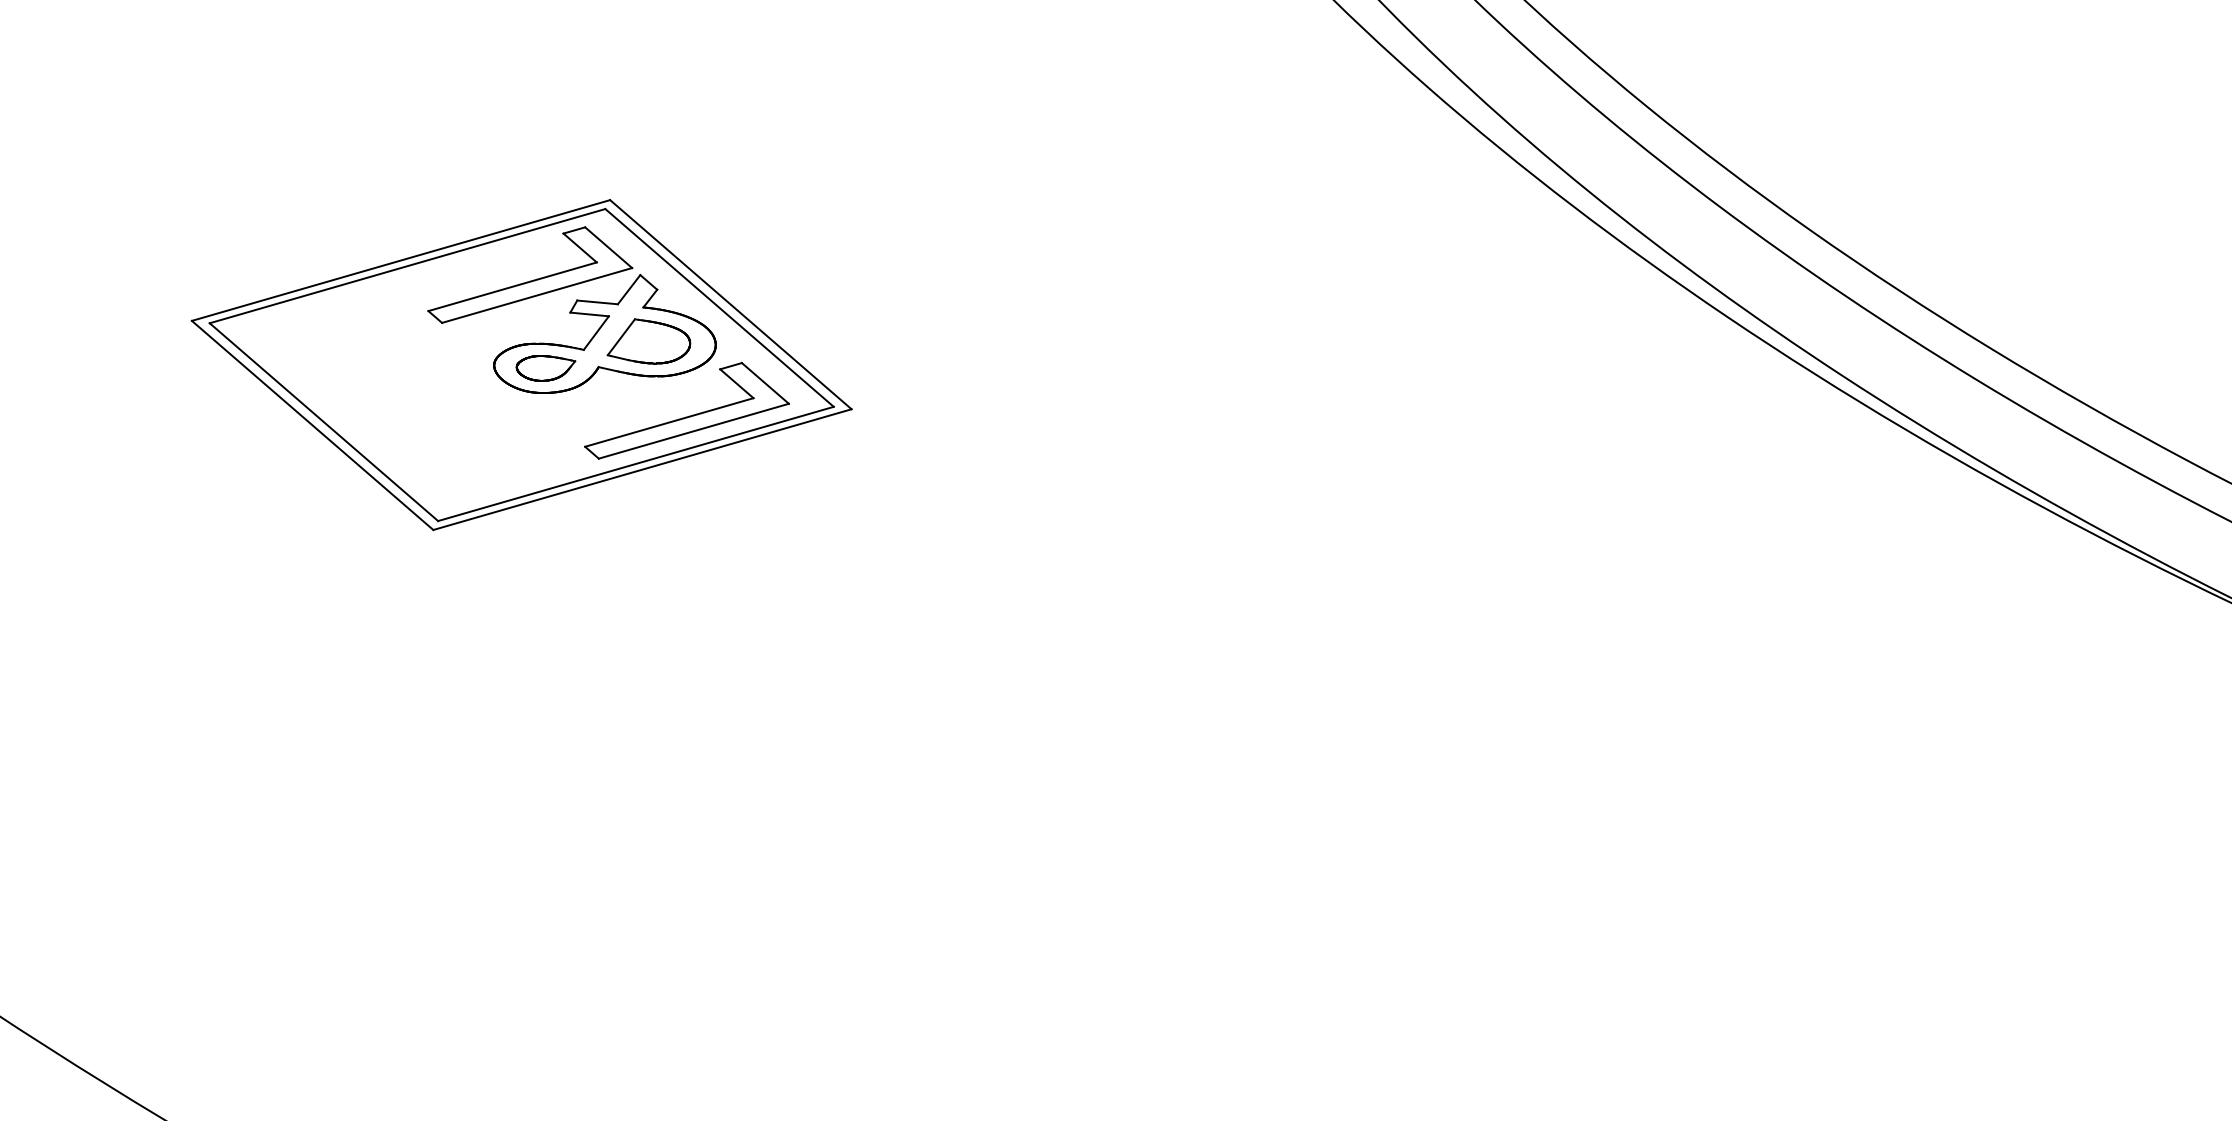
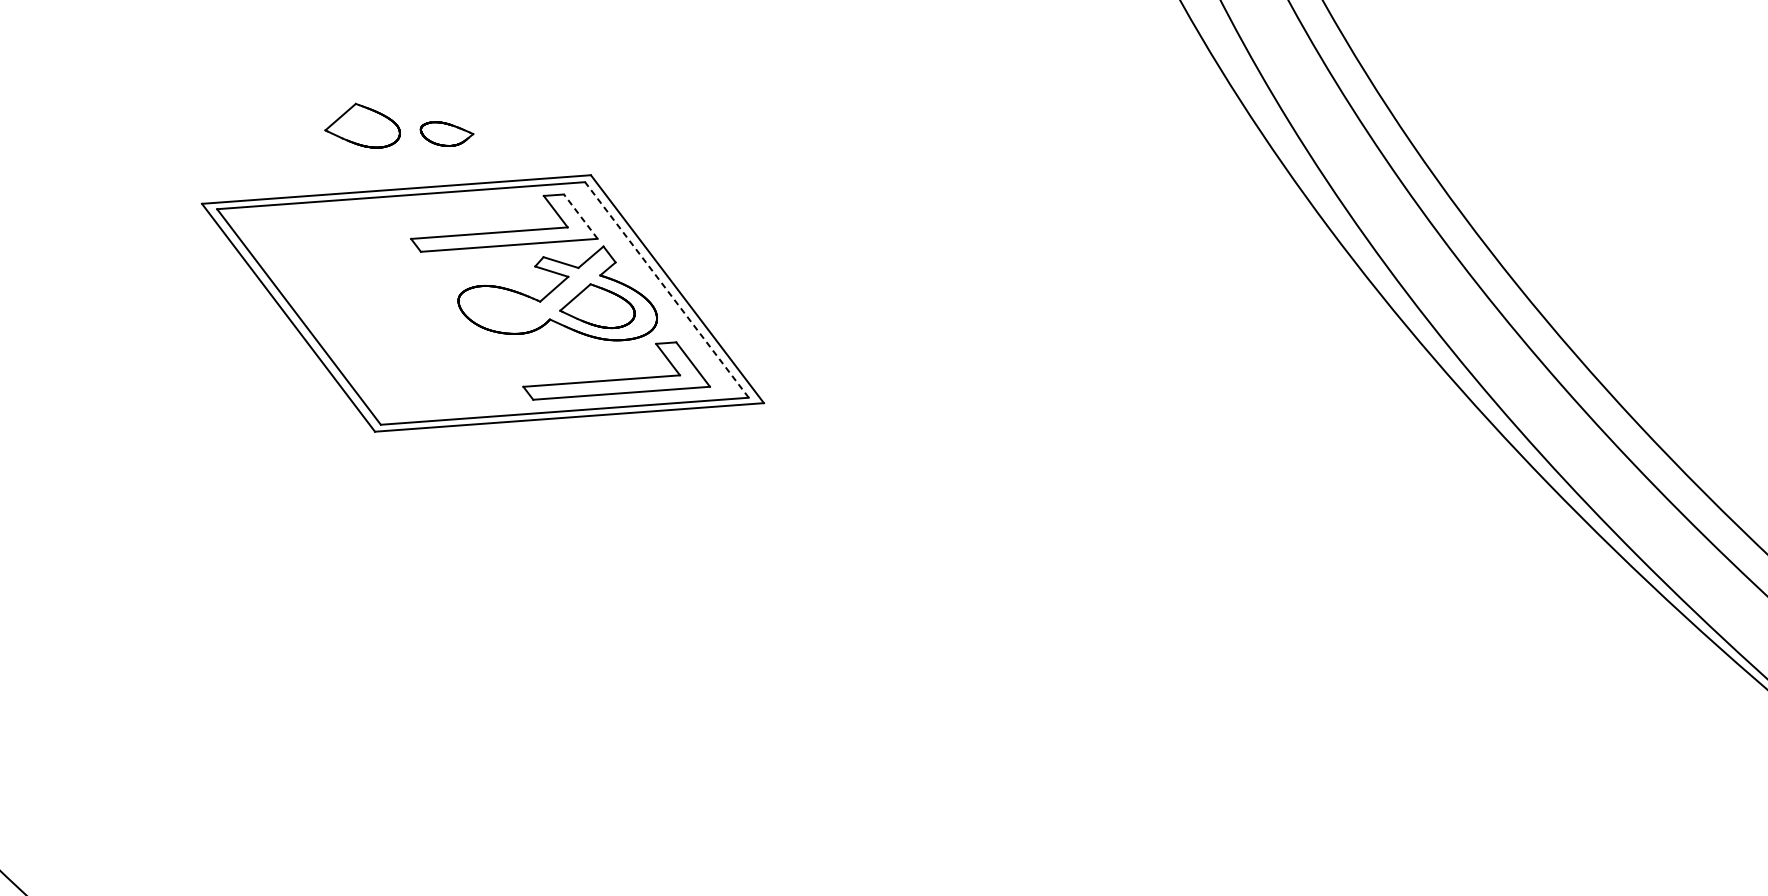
part: (350, 198) -> (363, 125), added
line: (608, 247) -> (580, 216), solid -> dashed
line: (719, 307) -> (666, 289), solid -> dashed
part: (545, 368) -> (445, 134), moved

